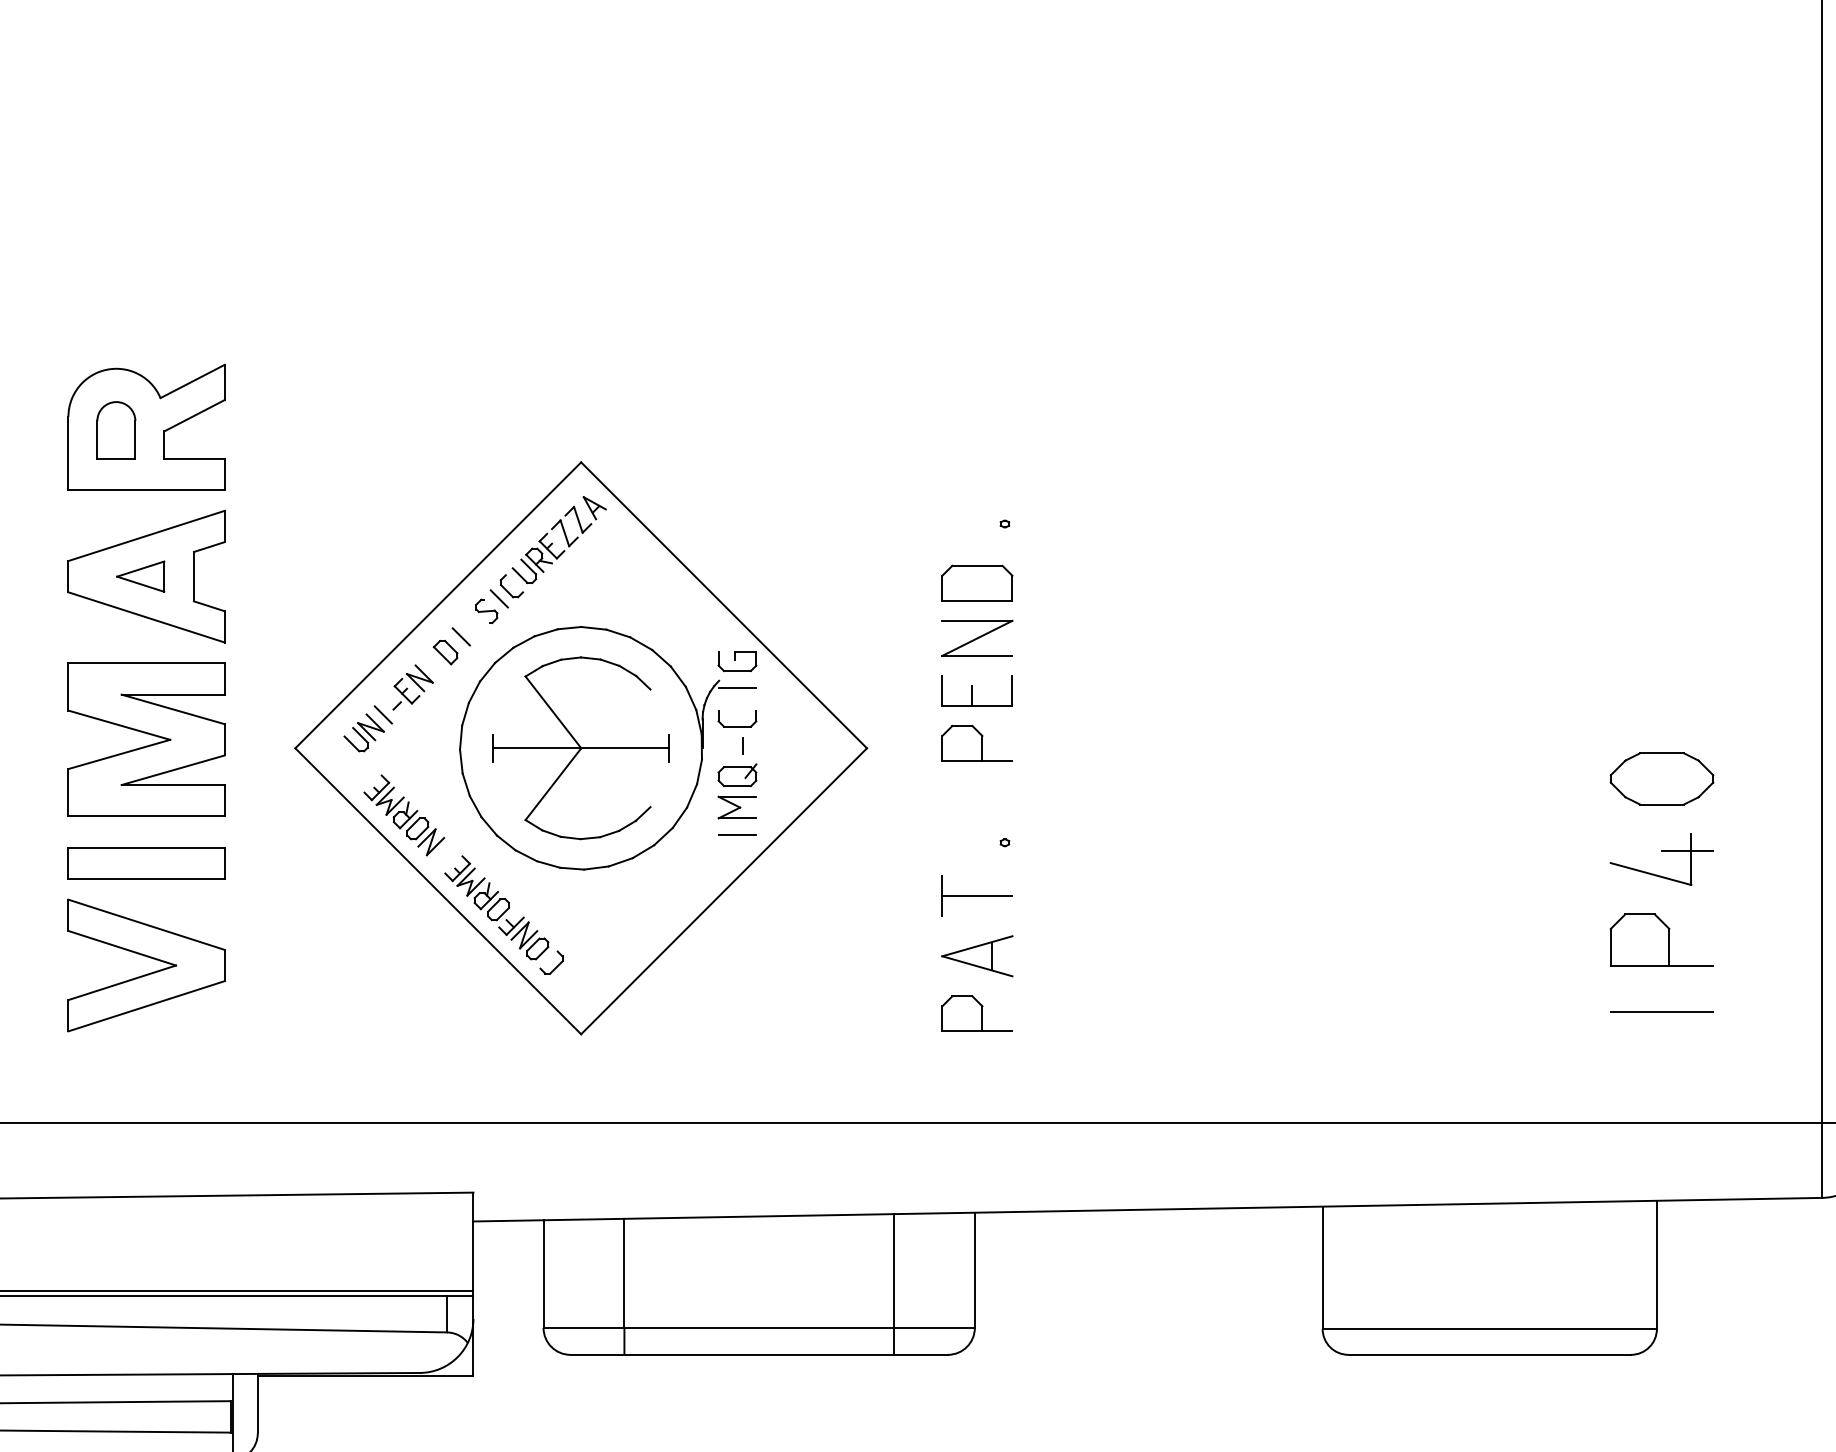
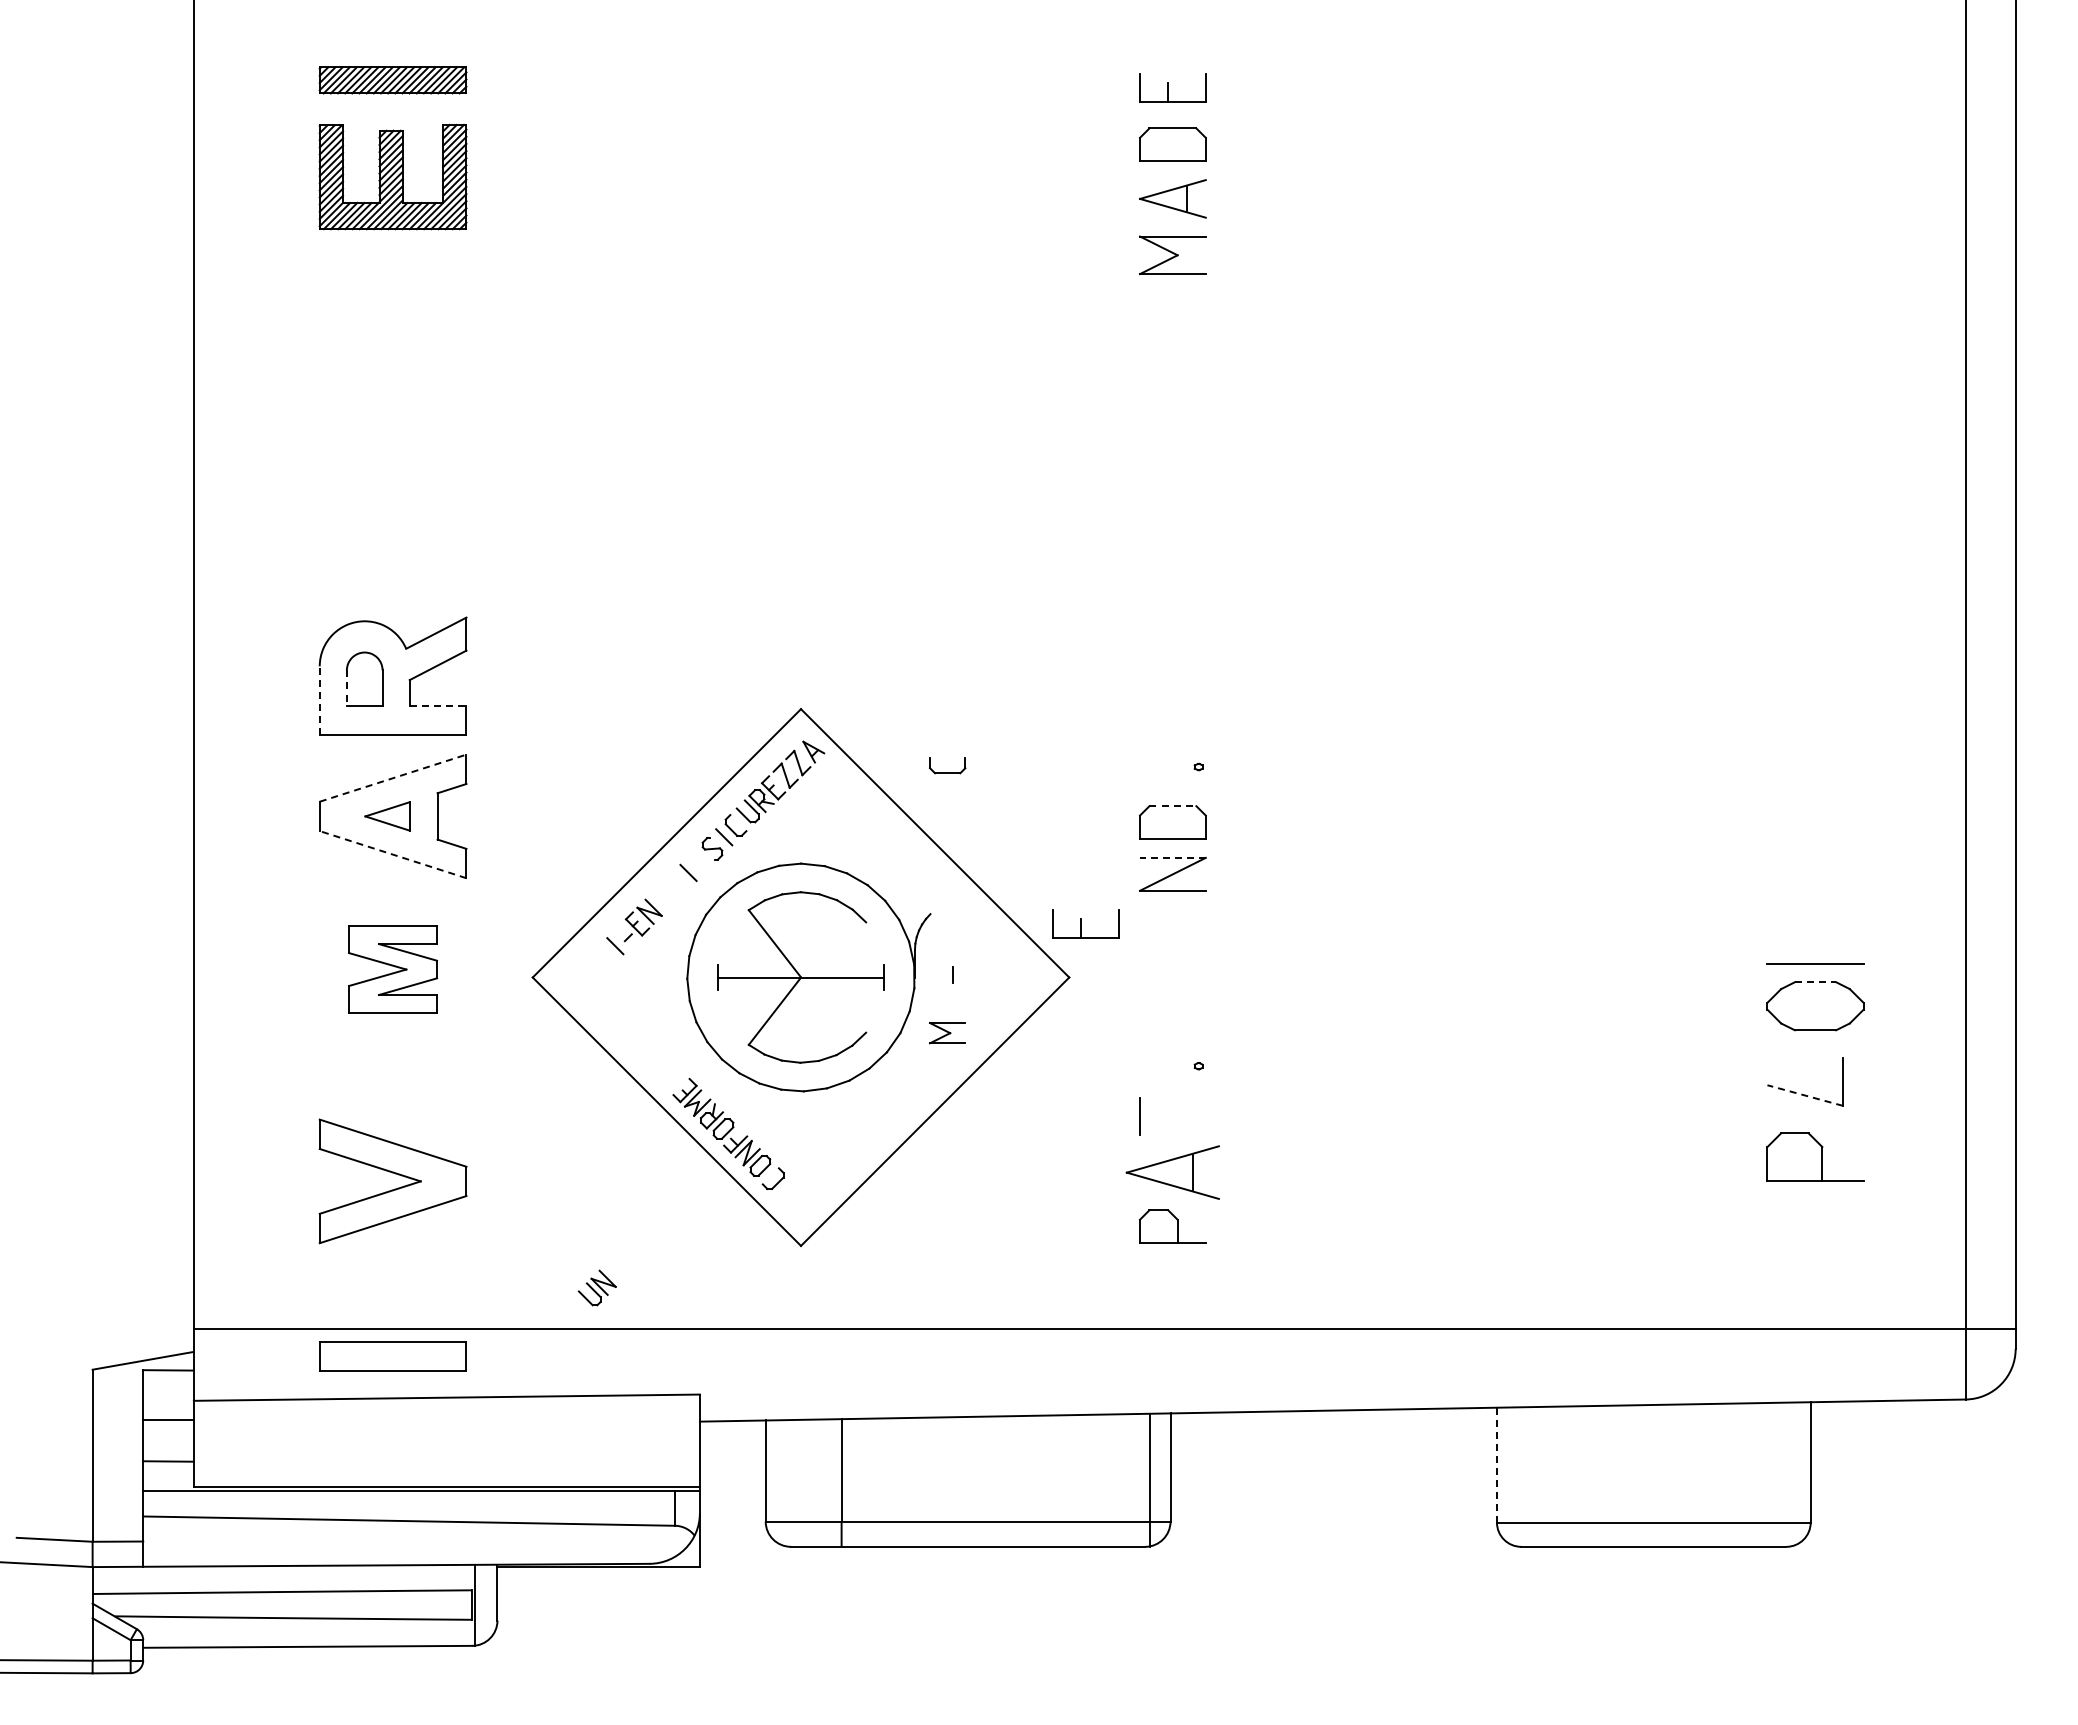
line: (96, 440) -> (346, 688), solid -> dashed
line: (68, 453) -> (319, 700), solid -> dashed
line: (194, 458) -> (438, 705), solid -> dashed
line: (147, 536) -> (393, 778), solid -> dashed
line: (978, 566) -> (1173, 806), solid -> dashed
line: (145, 617) -> (392, 854), solid -> dashed
line: (976, 620) -> (1172, 857), solid -> dashed
part: (445, 652) -> (673, 887), removed
part: (737, 661) -> (947, 896), removed
line: (737, 688) -> (947, 921), removed
part: (976, 690) -> (1085, 923), moved
part: (737, 725) -> (947, 772), moved
part: (363, 732) -> (596, 1287), moved
part: (145, 739) -> (392, 969), size x0.6
part: (976, 742) -> (1172, 972), removed
line: (1662, 753) -> (1815, 982), solid -> dashed
part: (737, 774) -> (947, 1002), removed
part: (403, 815) -> (634, 1040), removed
line: (737, 835) -> (947, 1059), removed
line: (1687, 850) -> (1839, 1073), removed
part: (145, 863) -> (392, 1356), moved
line: (1650, 874) -> (1804, 1095), solid -> dashed
line: (976, 896) -> (1172, 1116), removed
part: (976, 956) -> (1172, 1172), size x1.4
line: (1662, 1011) -> (1815, 963), moved
line: (1322, 1268) -> (1496, 1465), solid -> dashed
line: (893, 1284) -> (1149, 1480), moved

